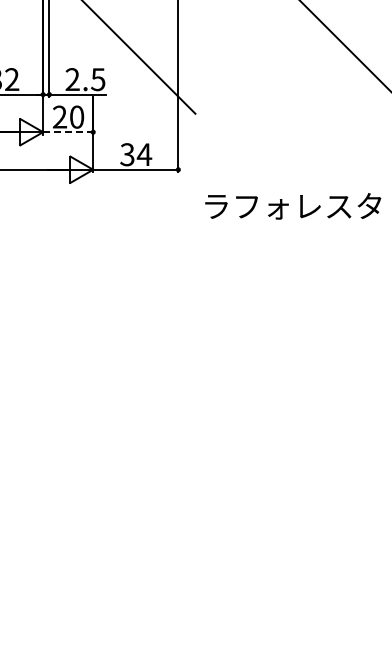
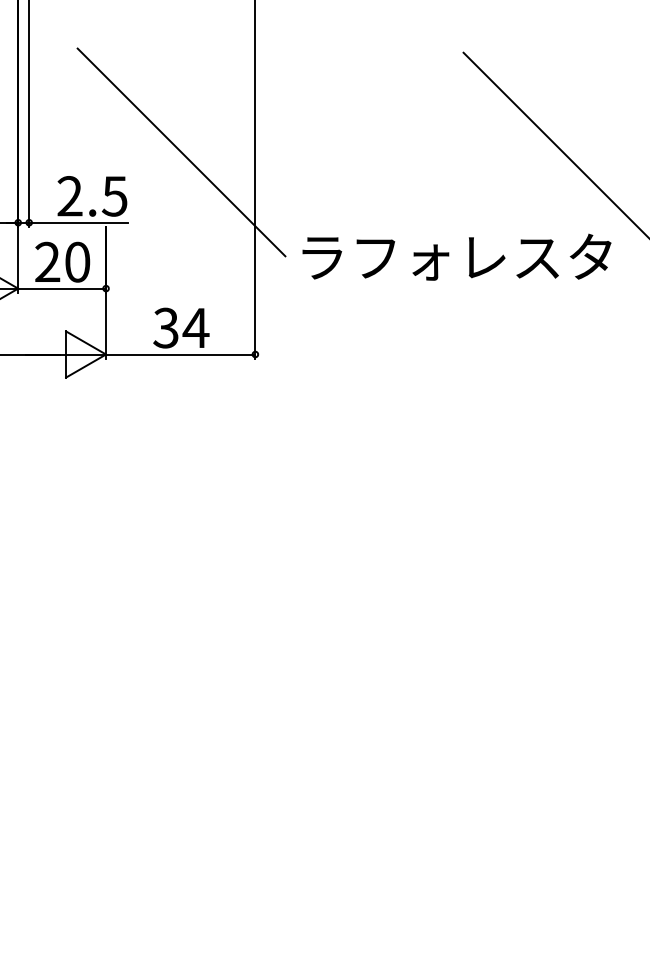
line: (68, 132) -> (62, 289), dashed -> solid
text: (293, 206) -> (457, 257), moved

